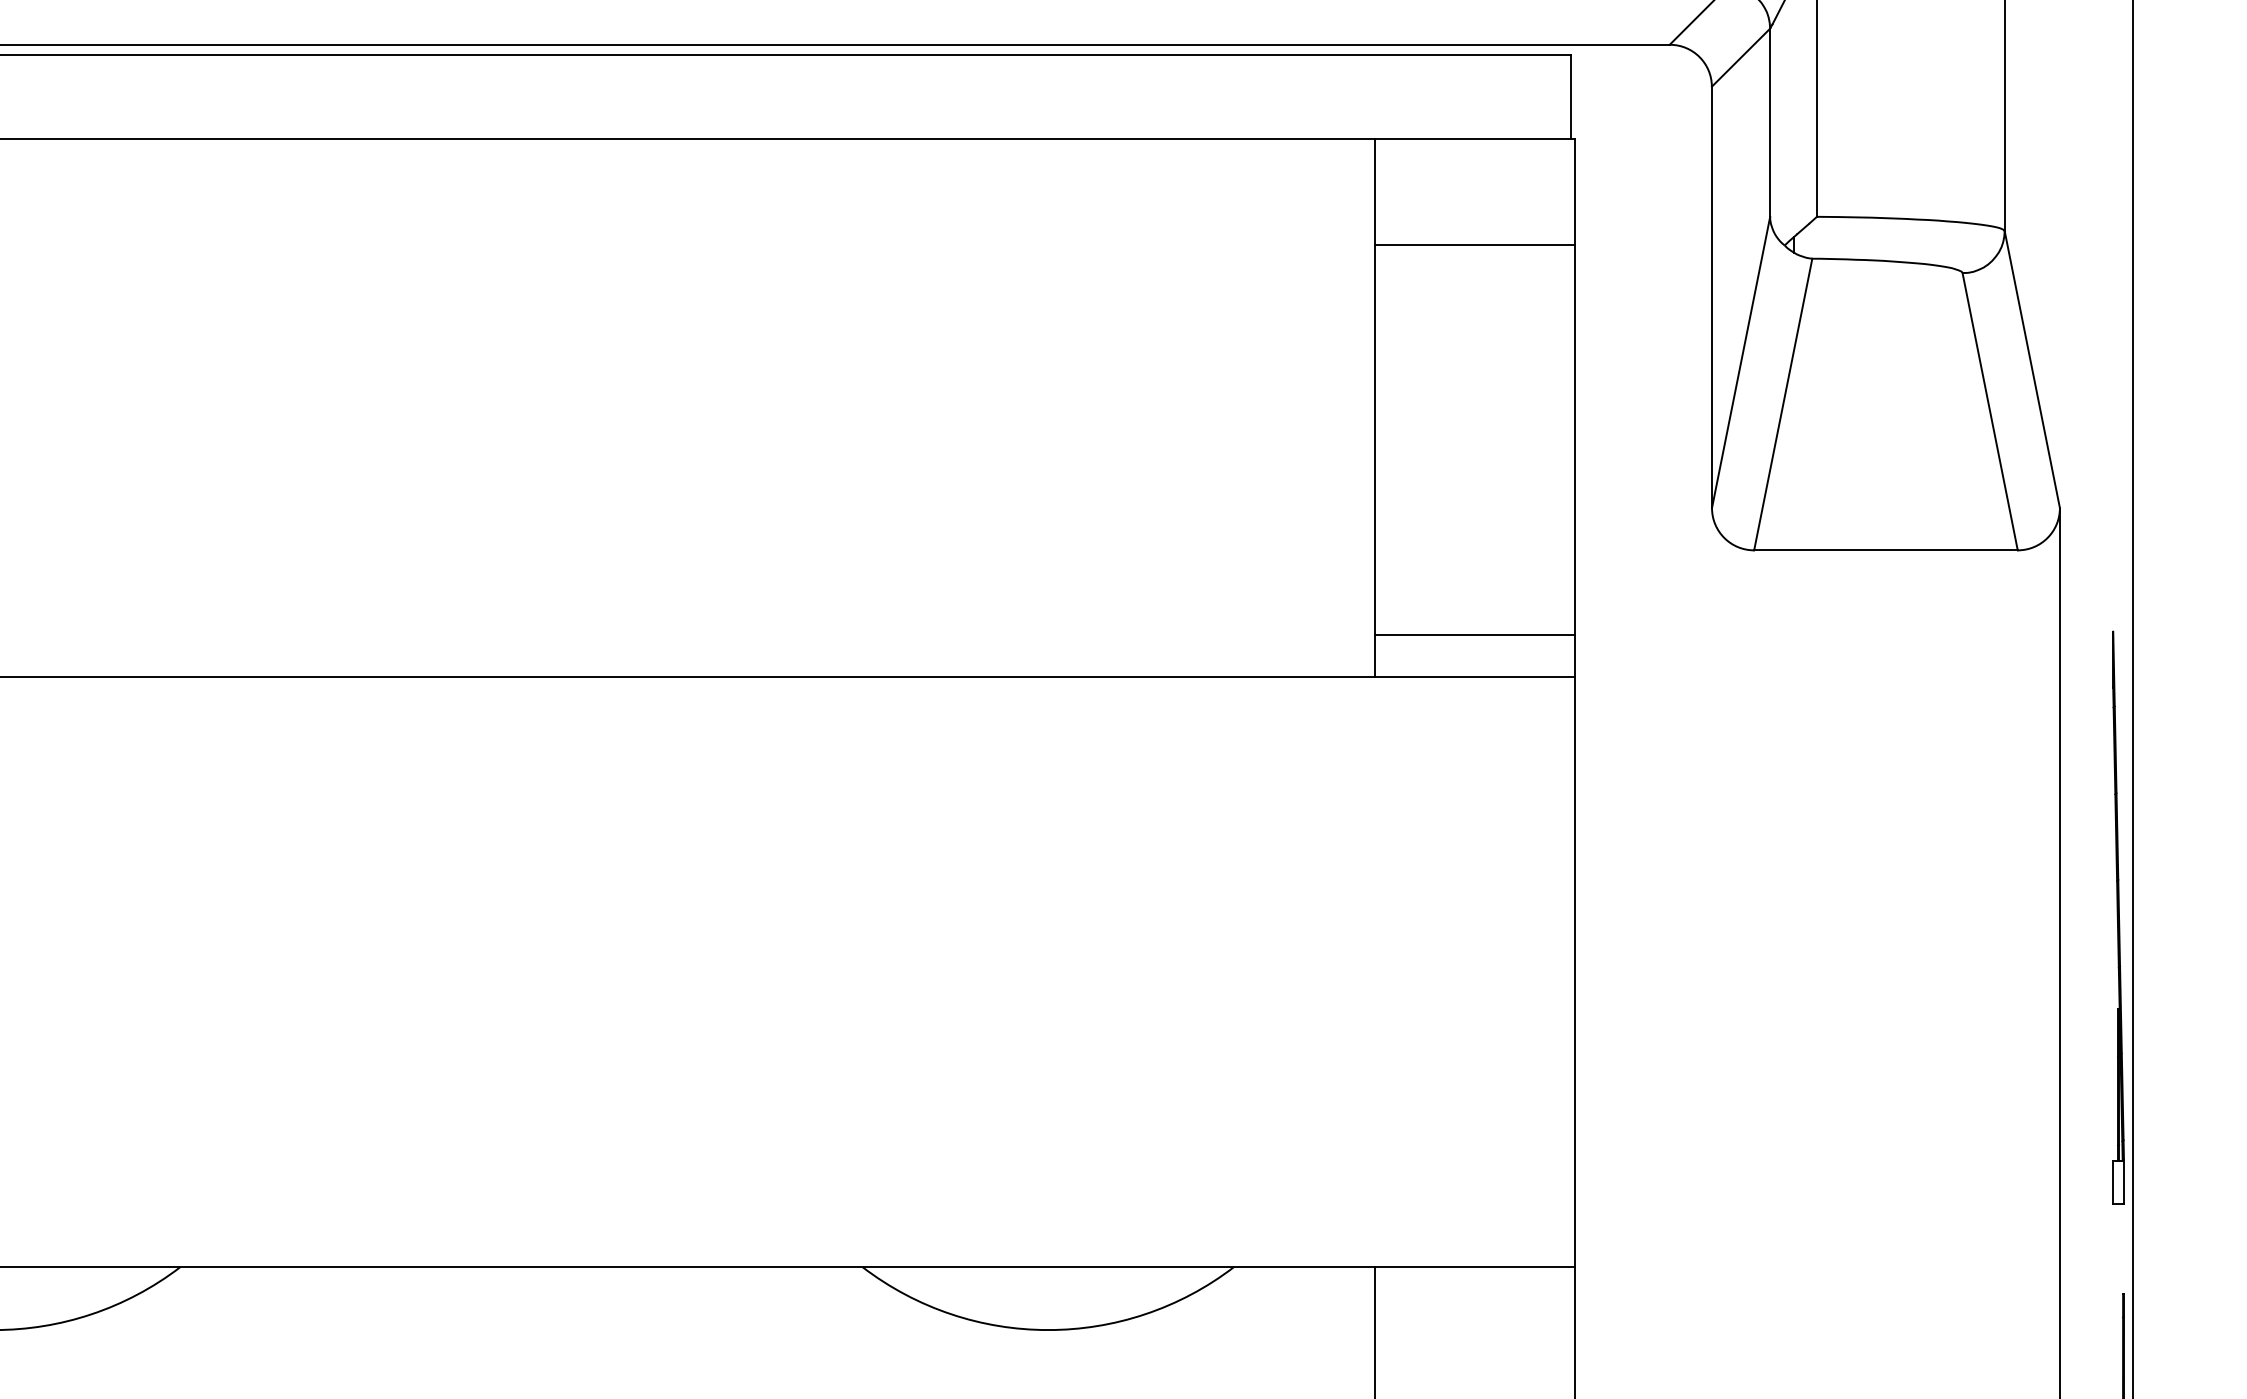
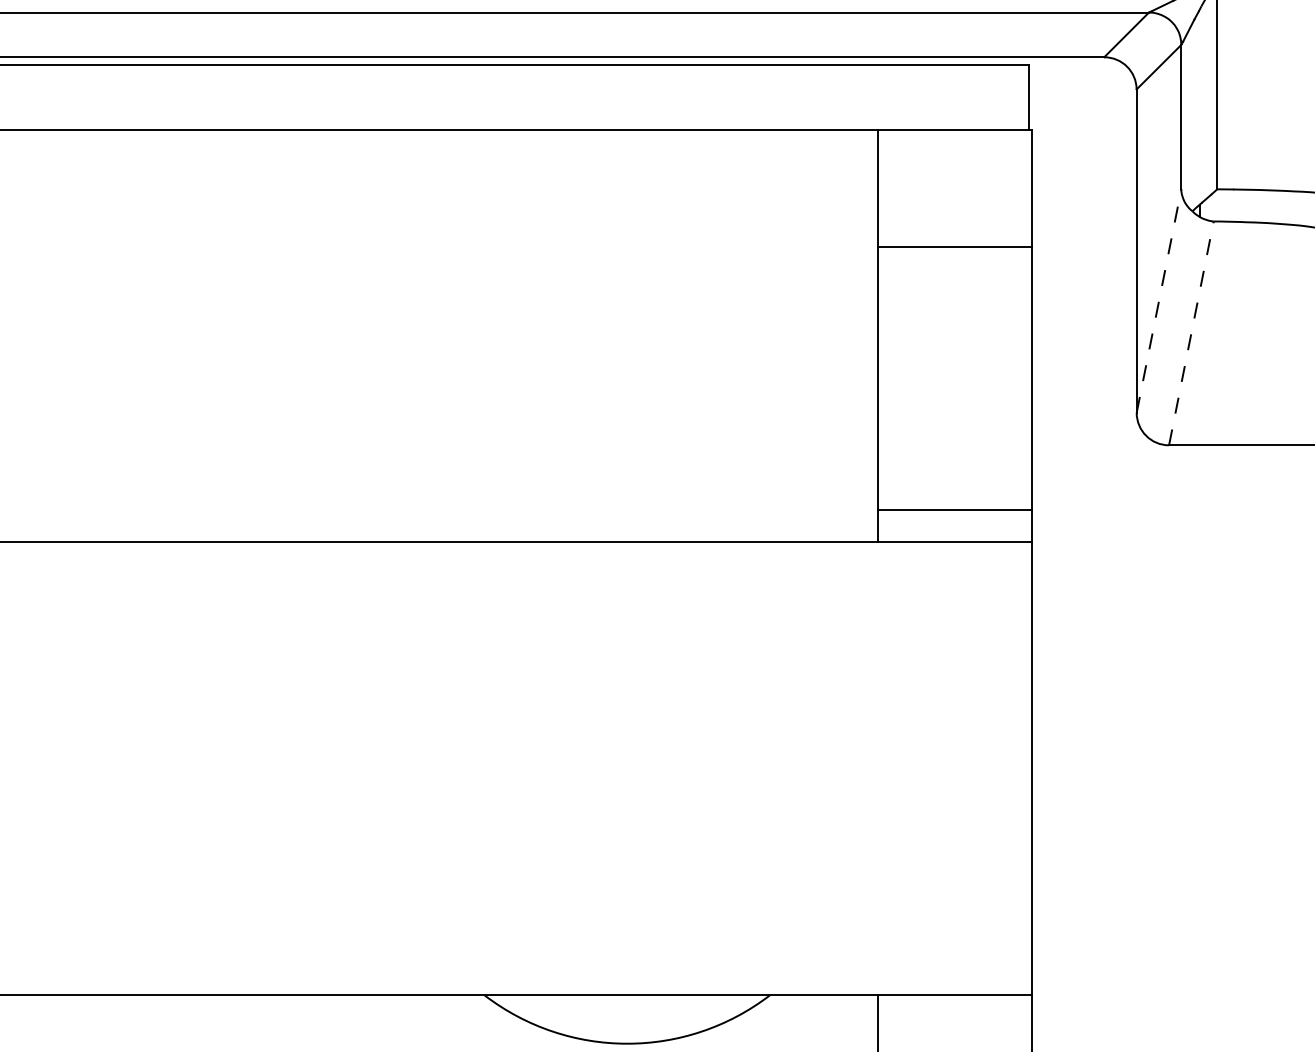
line: (1474, 244) -> (954, 246), moved
line: (1741, 361) -> (1159, 300), solid -> dashed
line: (1783, 404) -> (1191, 333), solid -> dashed

